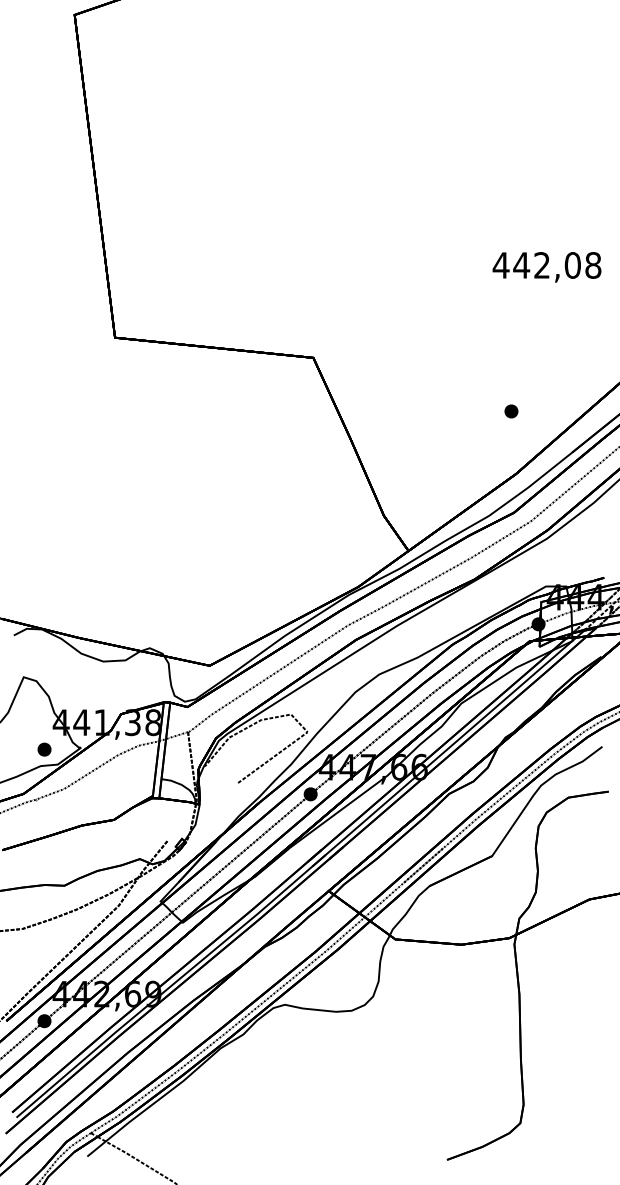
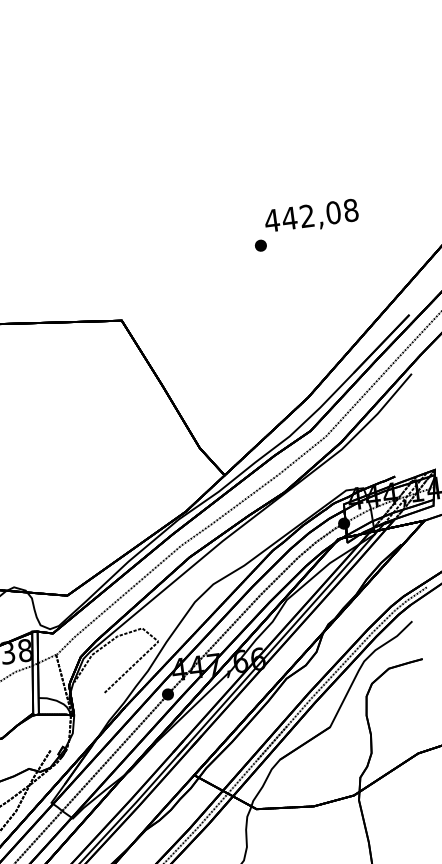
part: (511, 411) -> (260, 245), moved

